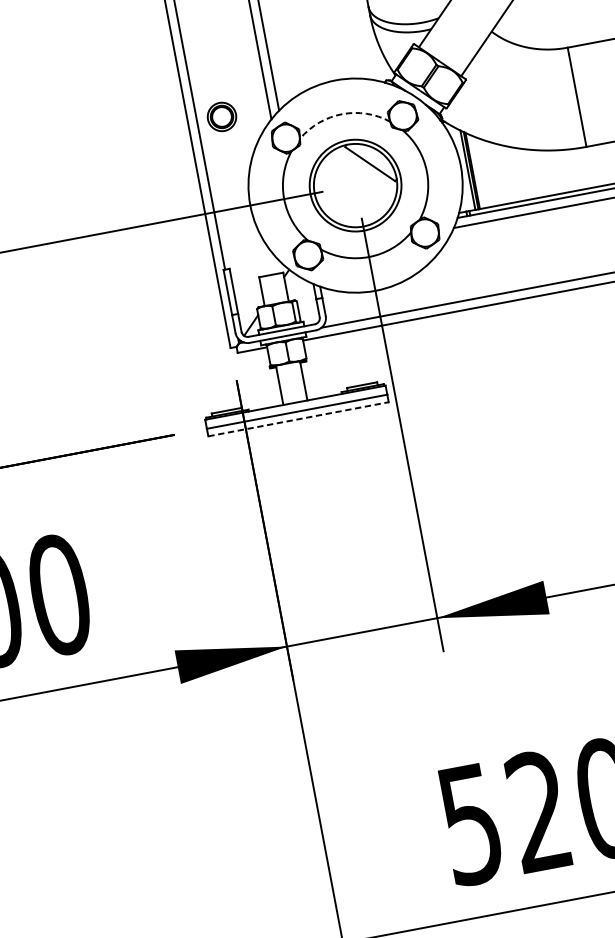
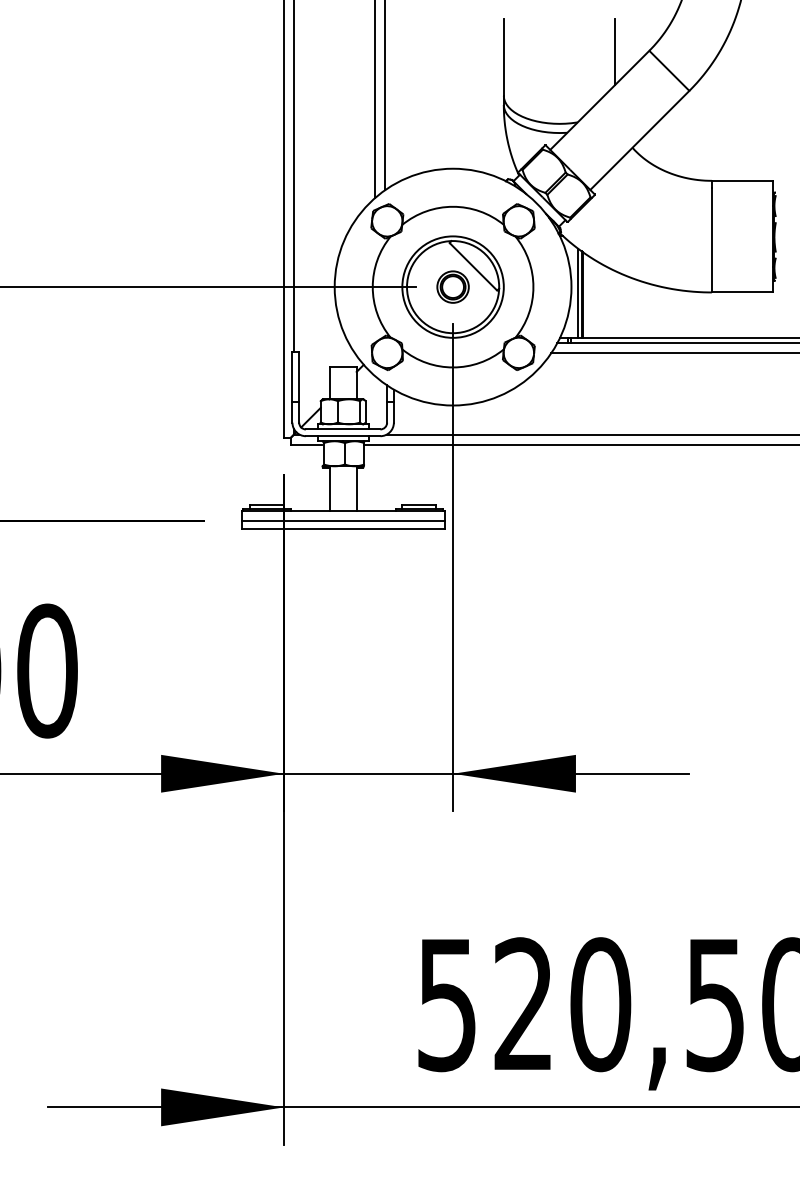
arc: (342, 113) -> (453, 206), dashed -> solid
part: (221, 116) -> (452, 286), moved
line: (298, 419) -> (343, 529), dashed -> solid

